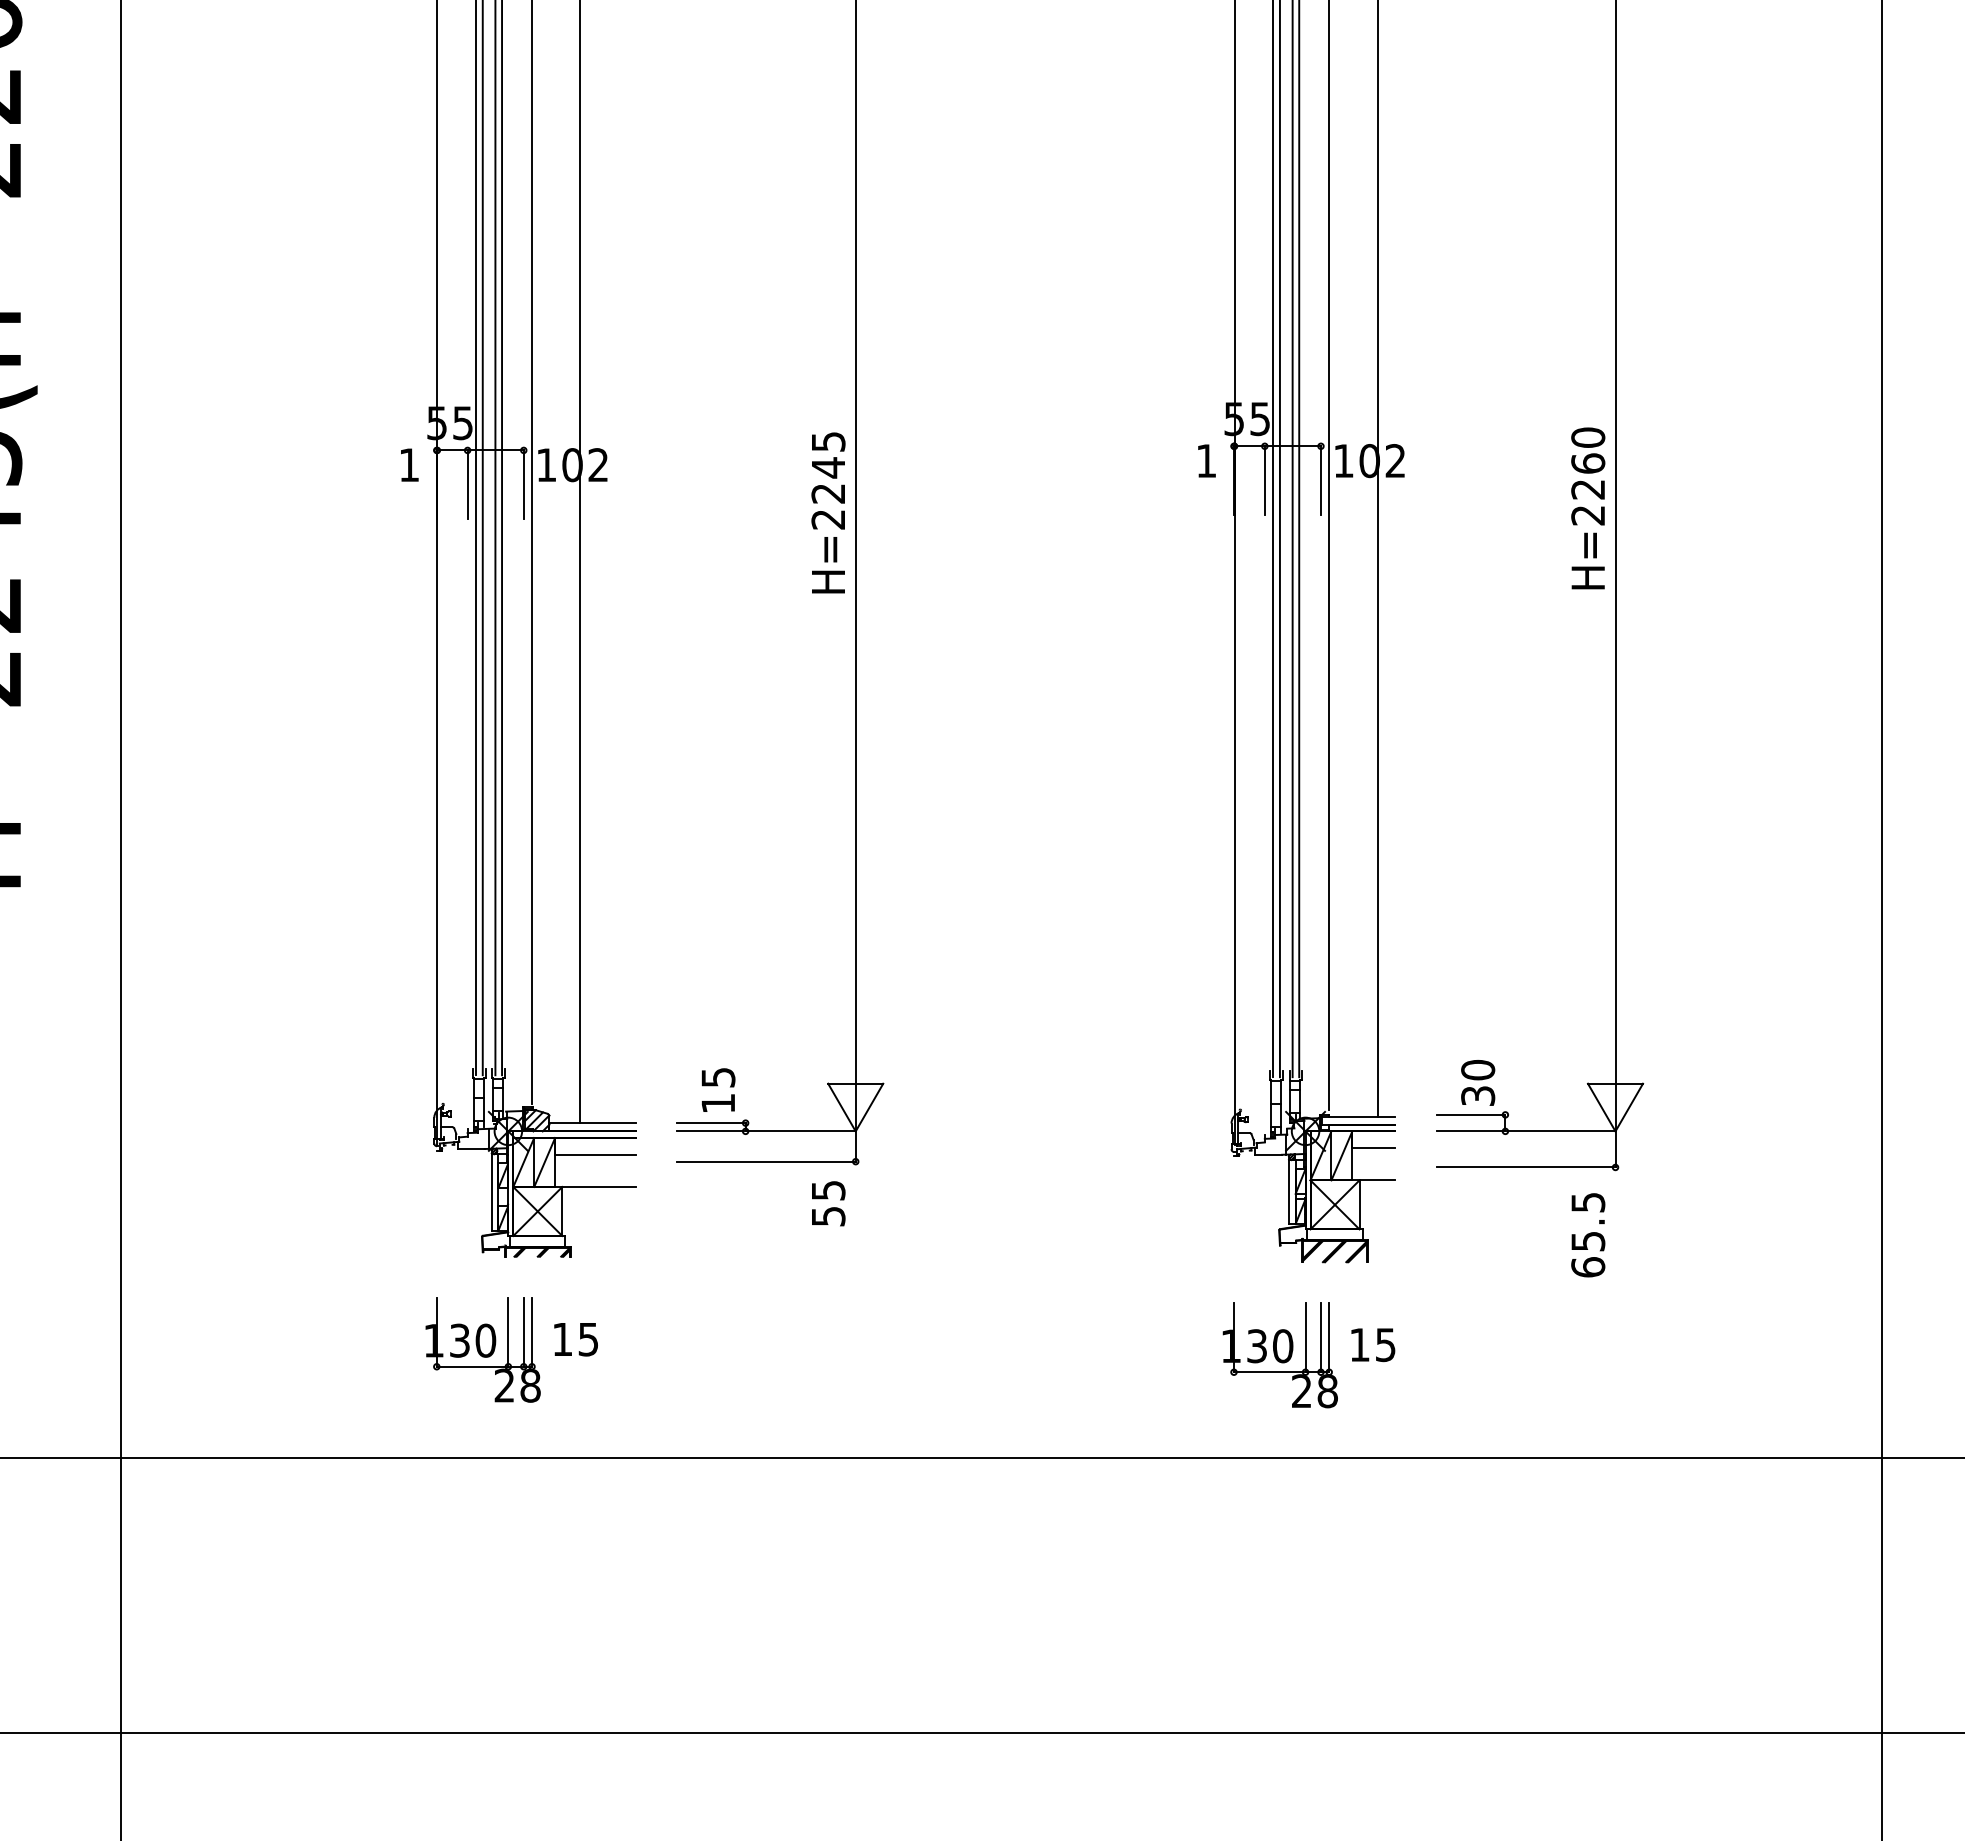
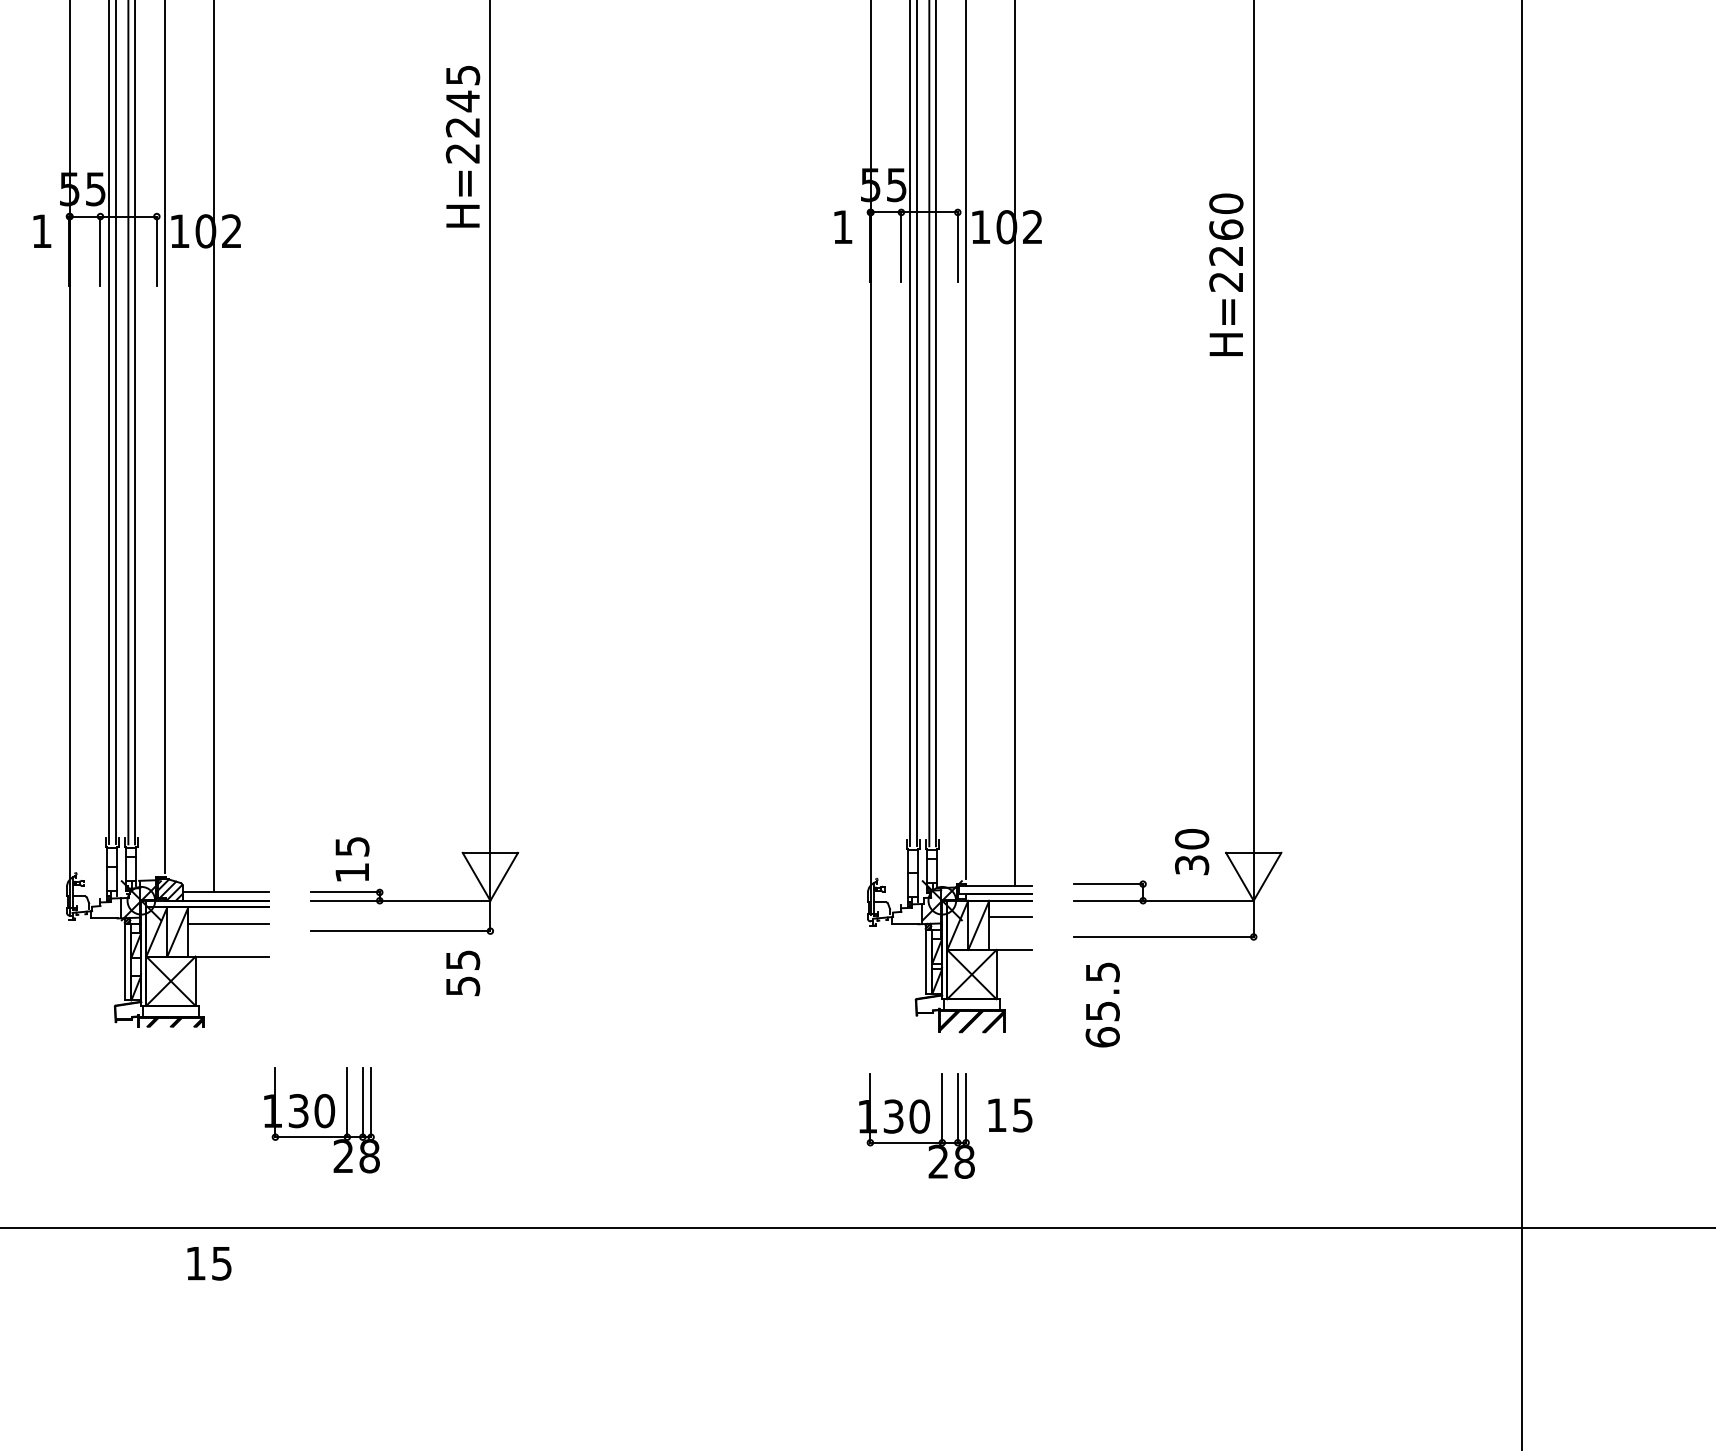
text: (828, 512) -> (463, 146), moved
text: (1478, 1082) -> (1192, 851), moved
text: (1588, 1235) -> (1103, 1005), moved
text: (575, 1339) -> (208, 1263), moved
part: (482, 1349) -> (321, 1119), moved

